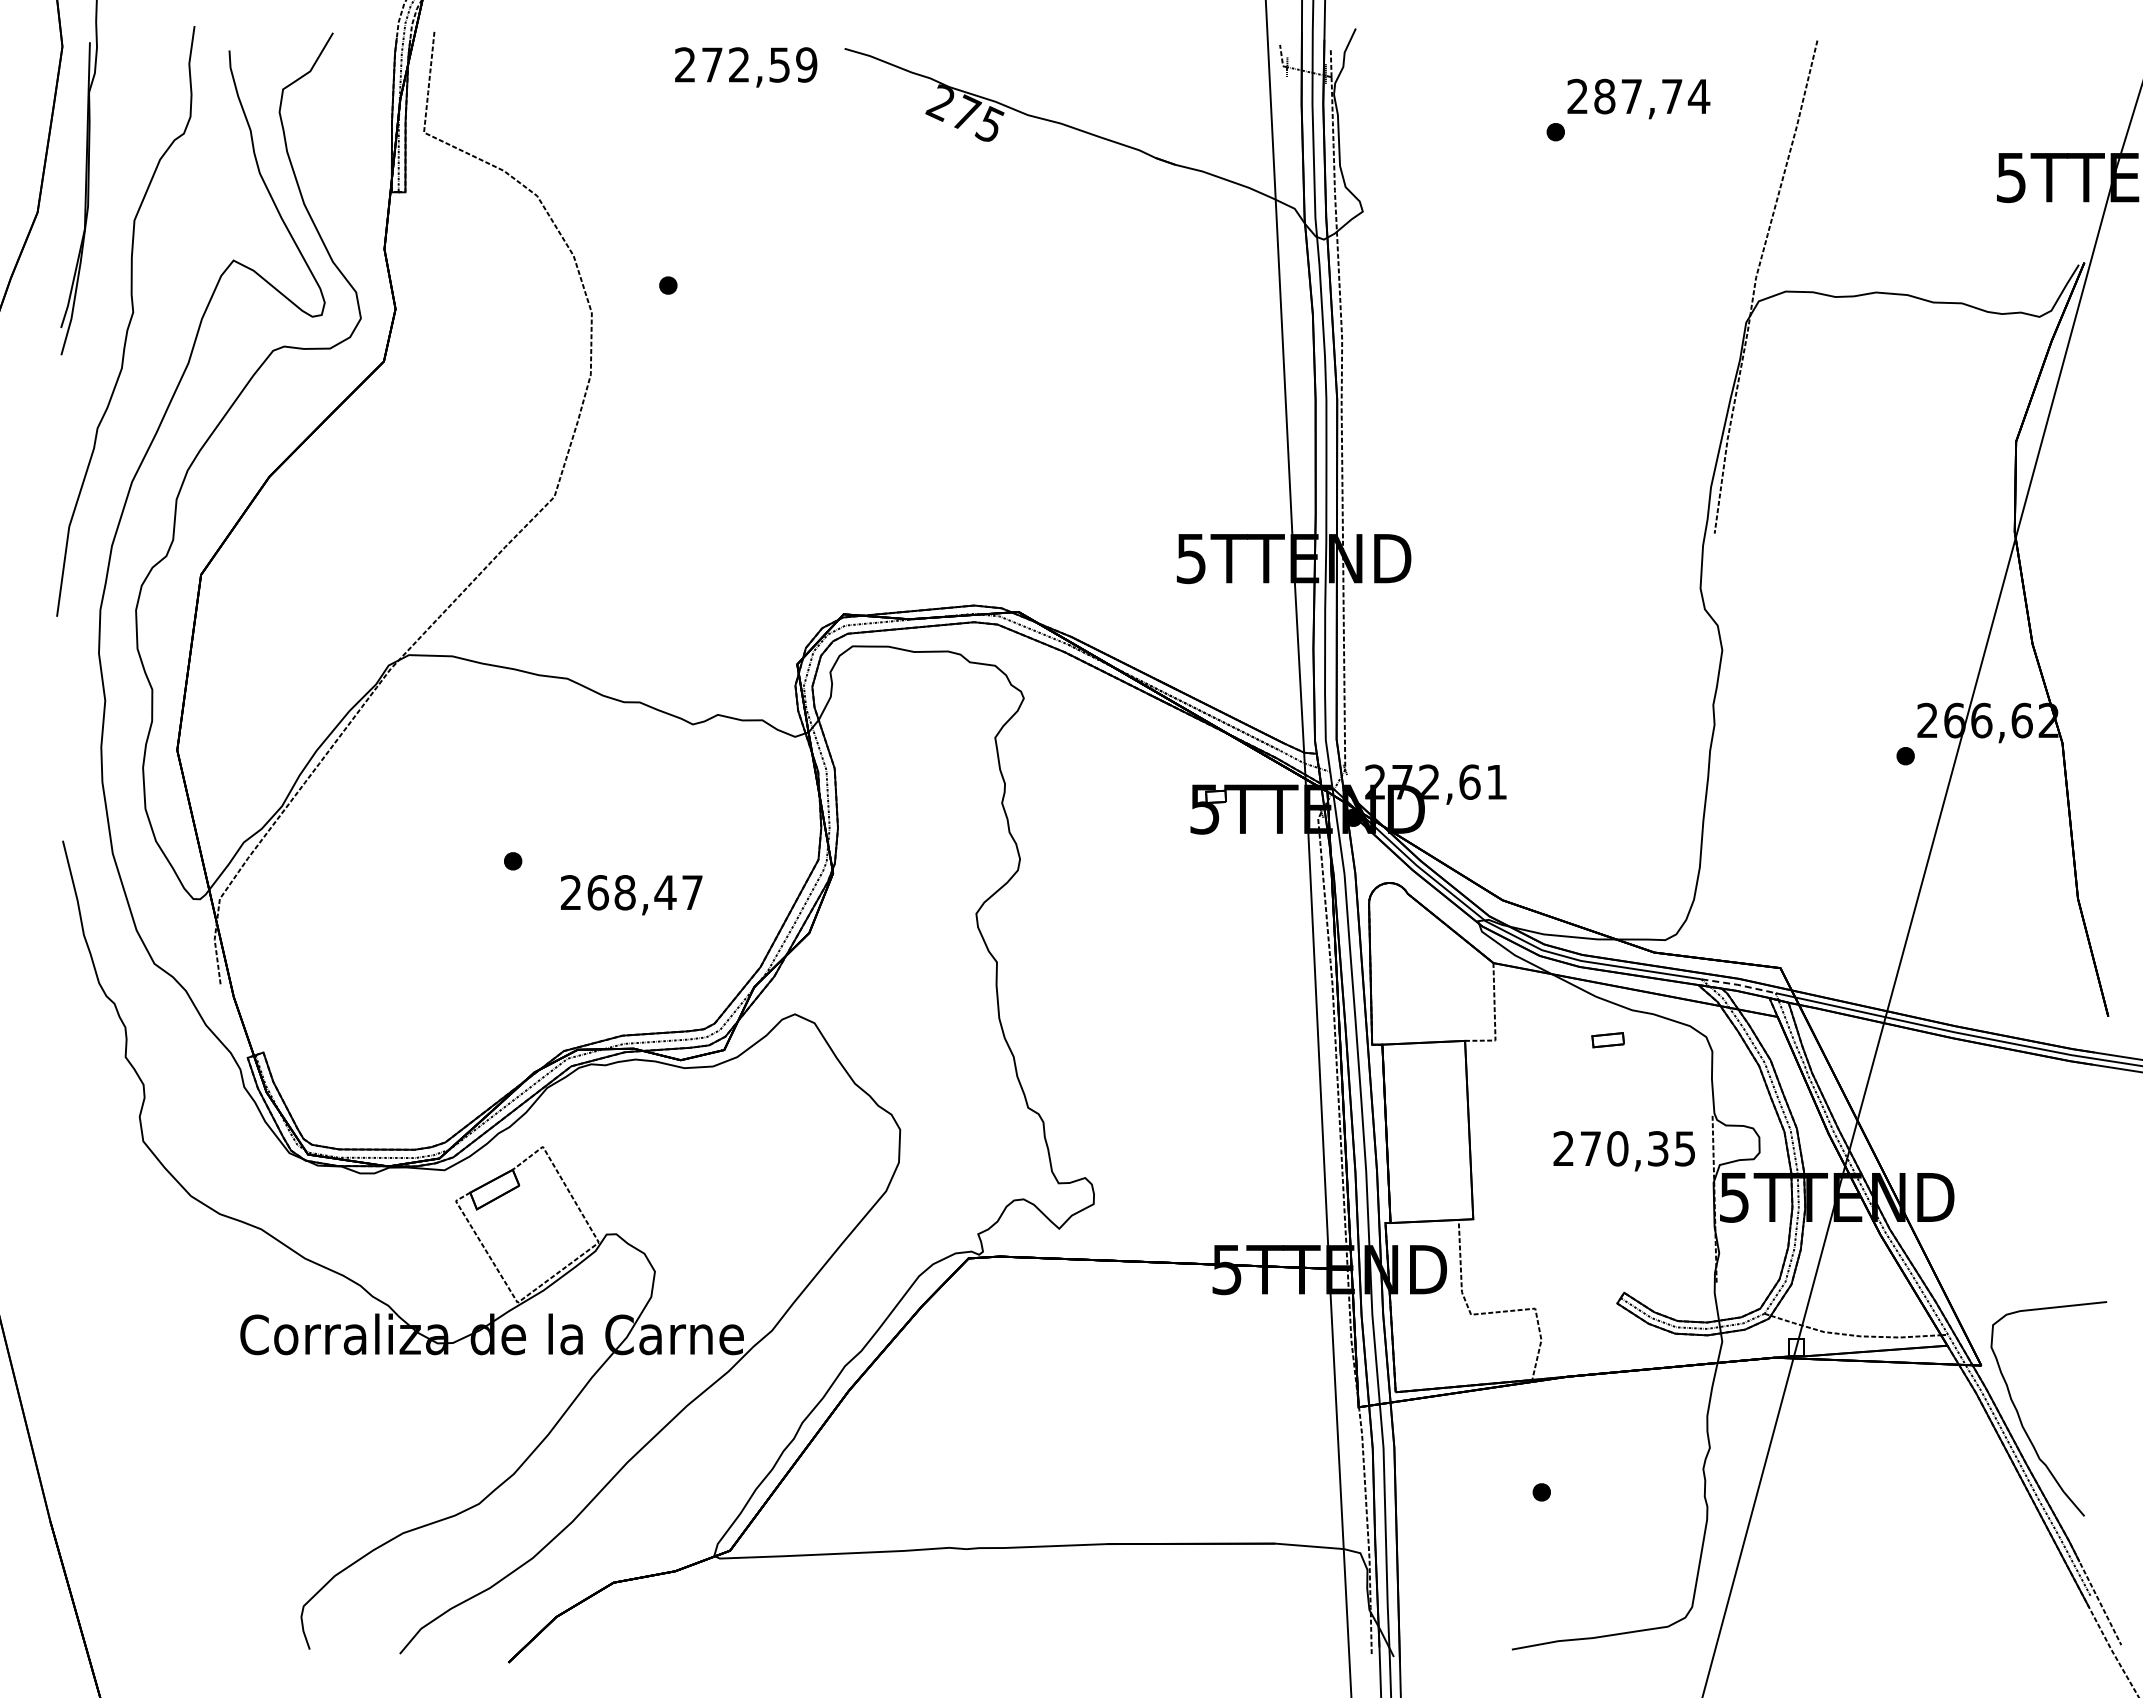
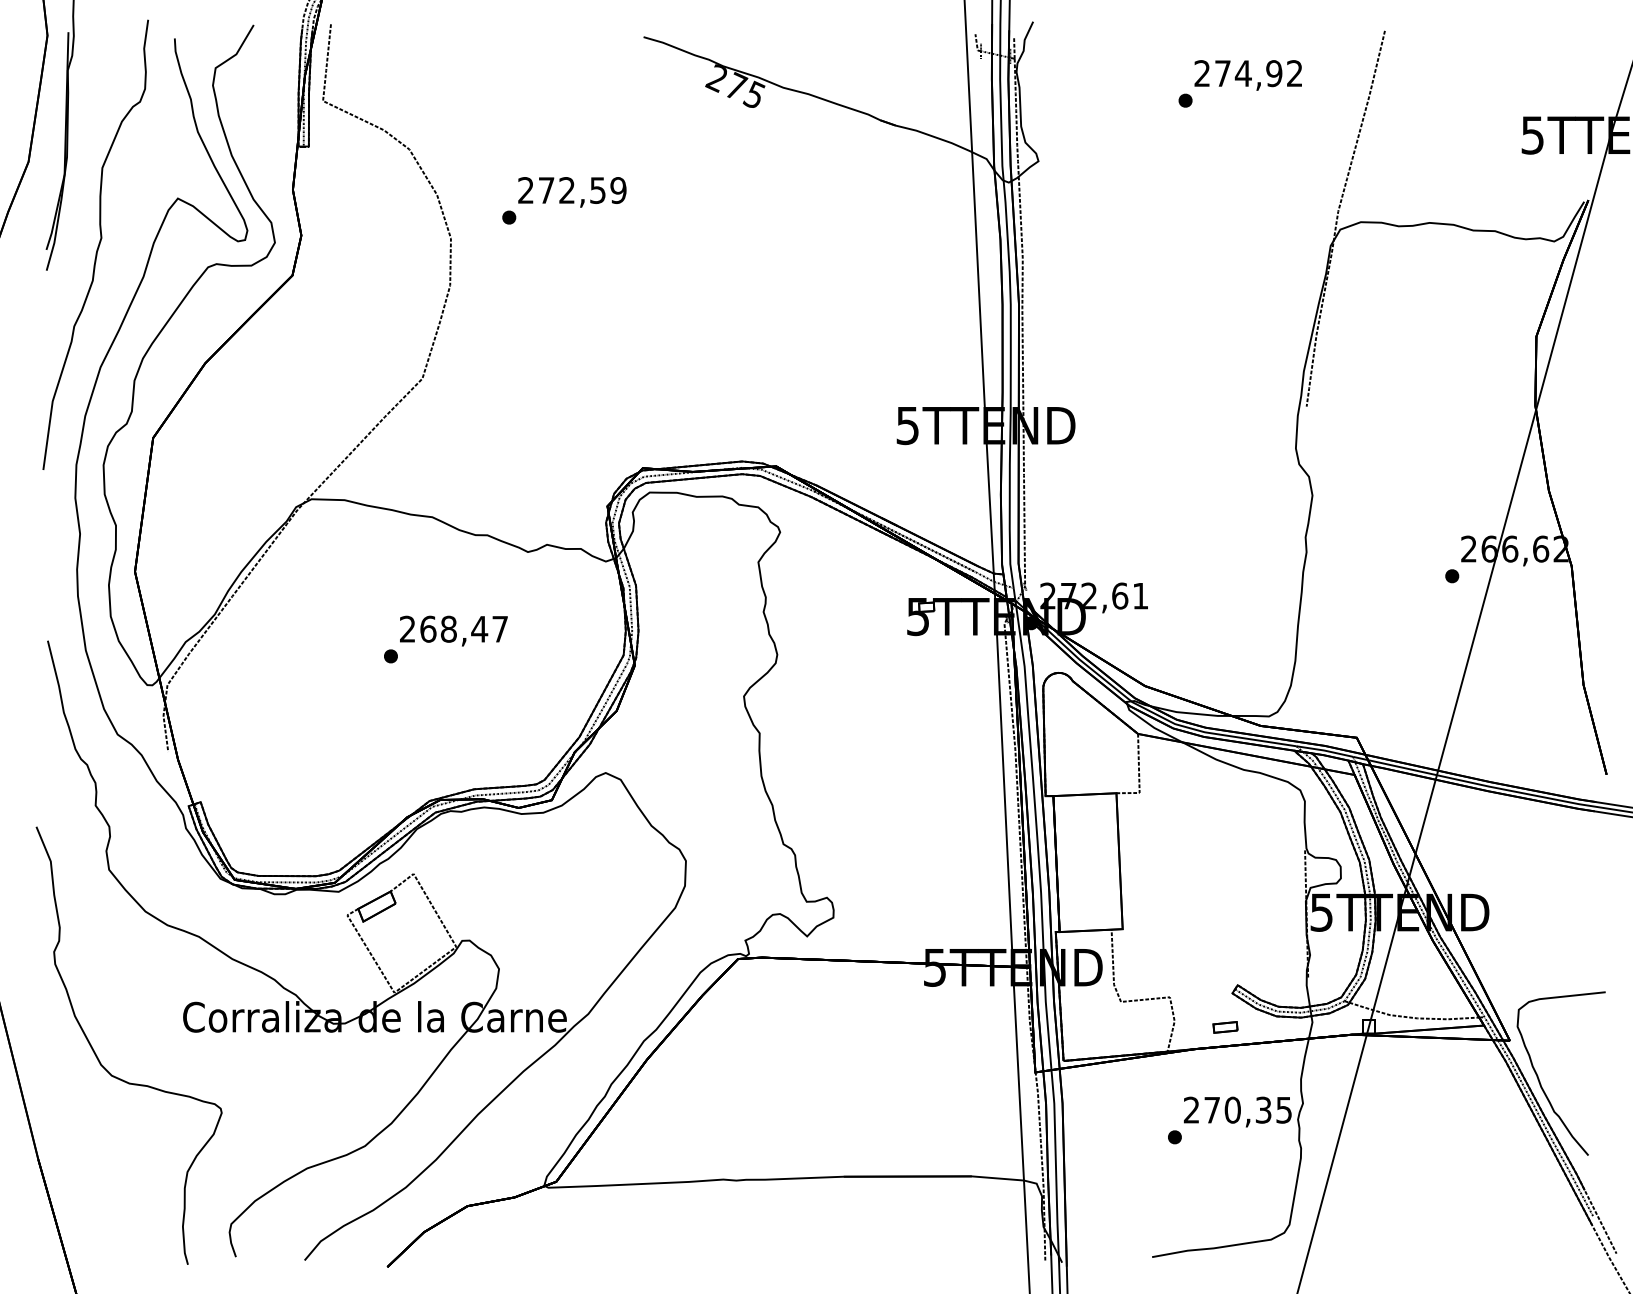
text: (746, 67) -> (572, 192), moved
text: (1652, 96) -> (1259, 73), 287,74 -> 274,92
text: (631, 895) -> (453, 631), moved
line: (1738, 985) -> (1324, 751), dashed -> solid
part: (1607, 1040) -> (1224, 1027), moved
text: (1623, 1151) -> (1237, 1112), moved
curve: (138, 1401) -> (105, 1068), added

